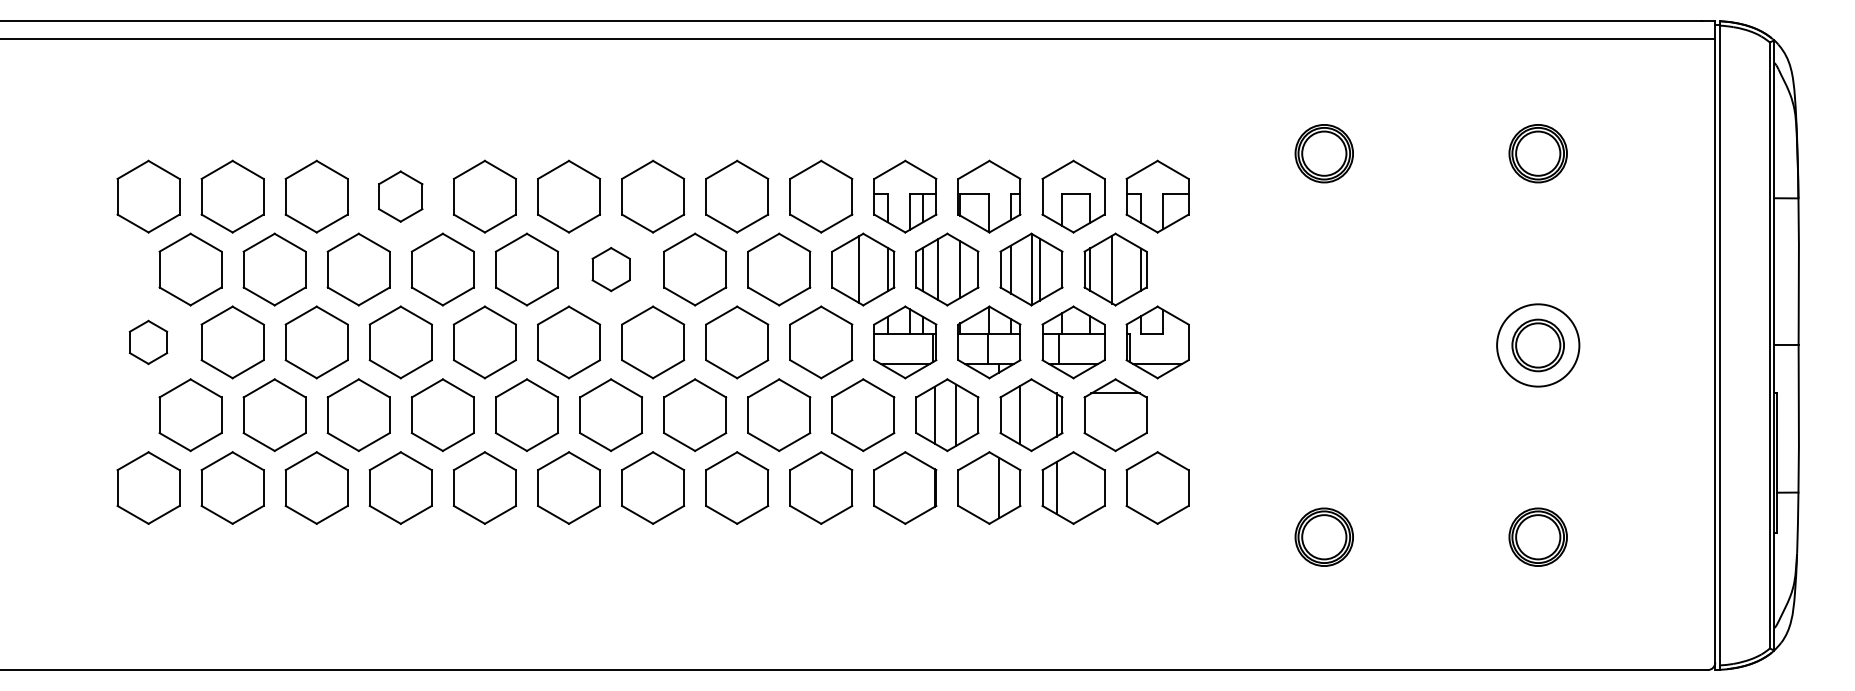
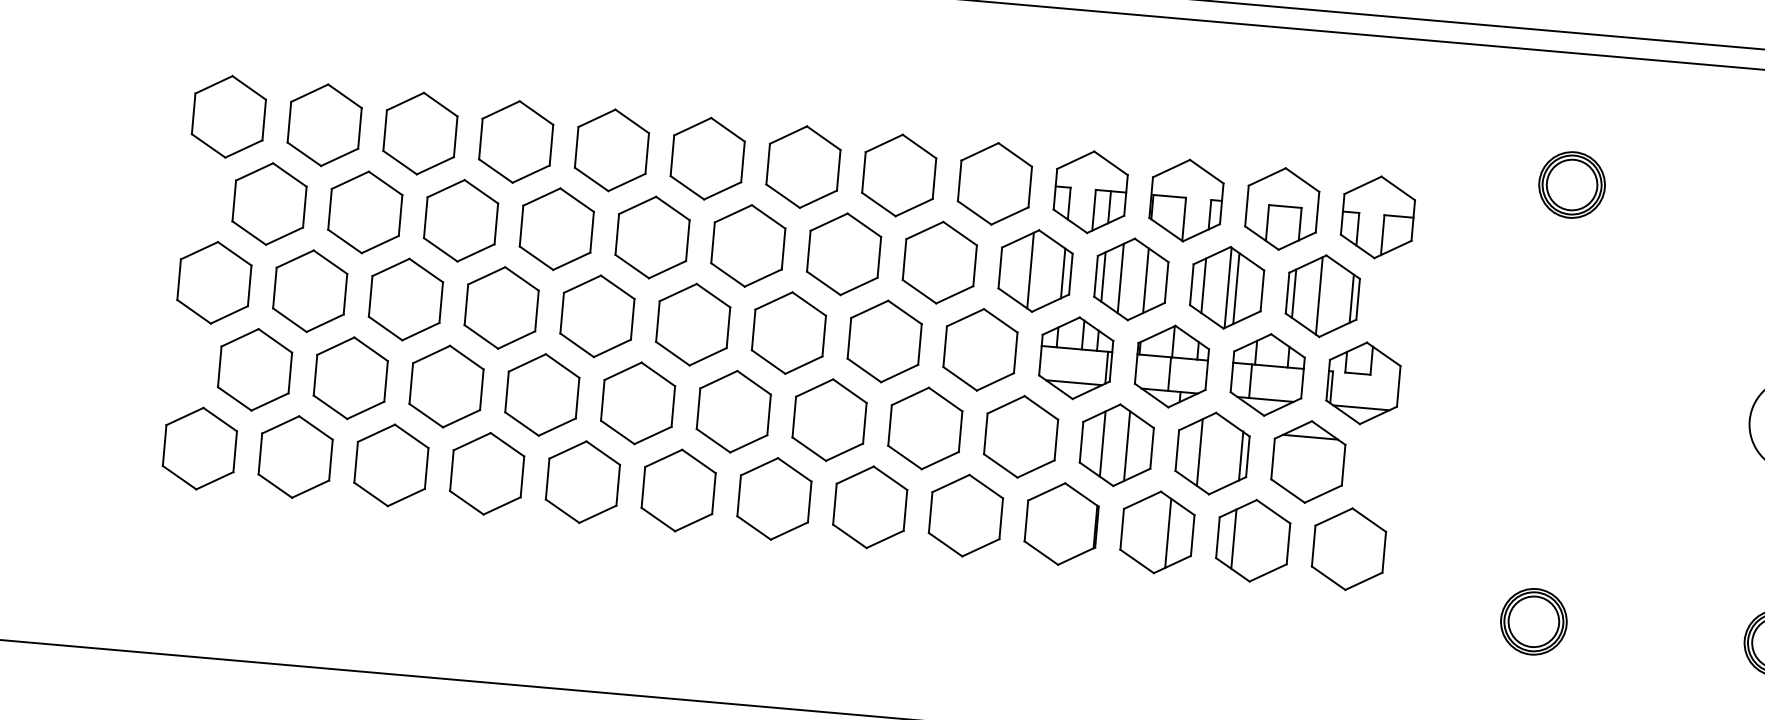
part: (400, 196) -> (515, 141), size x1.43
part: (611, 269) -> (748, 245), size x1.67
part: (148, 342) -> (214, 282), size x1.67

